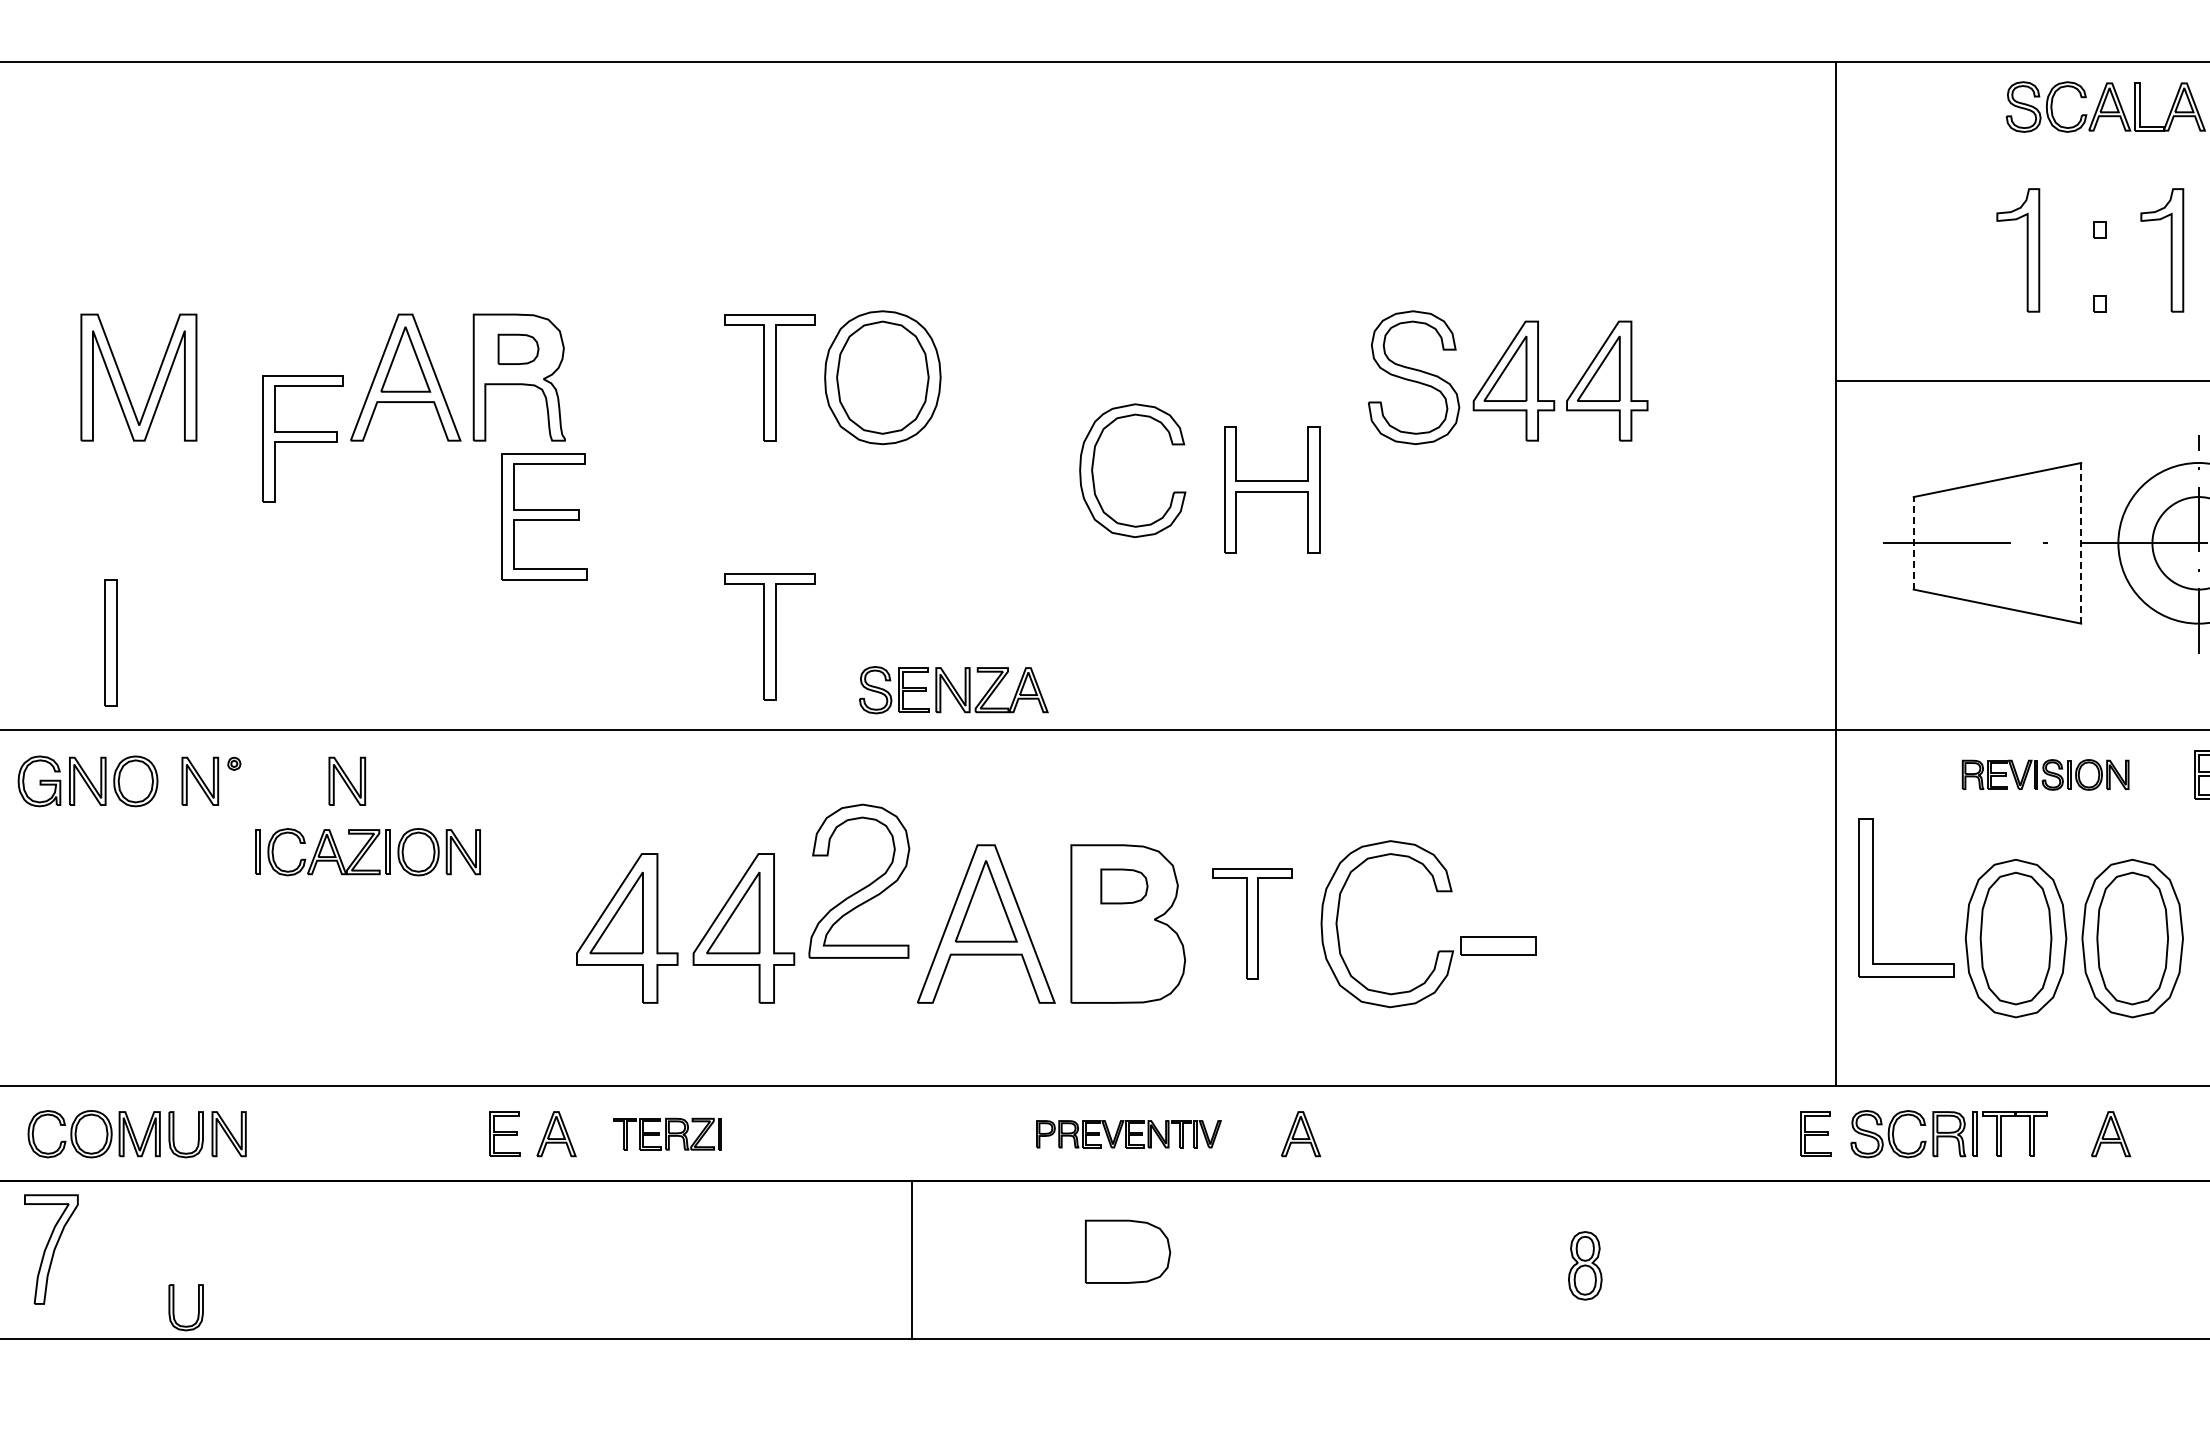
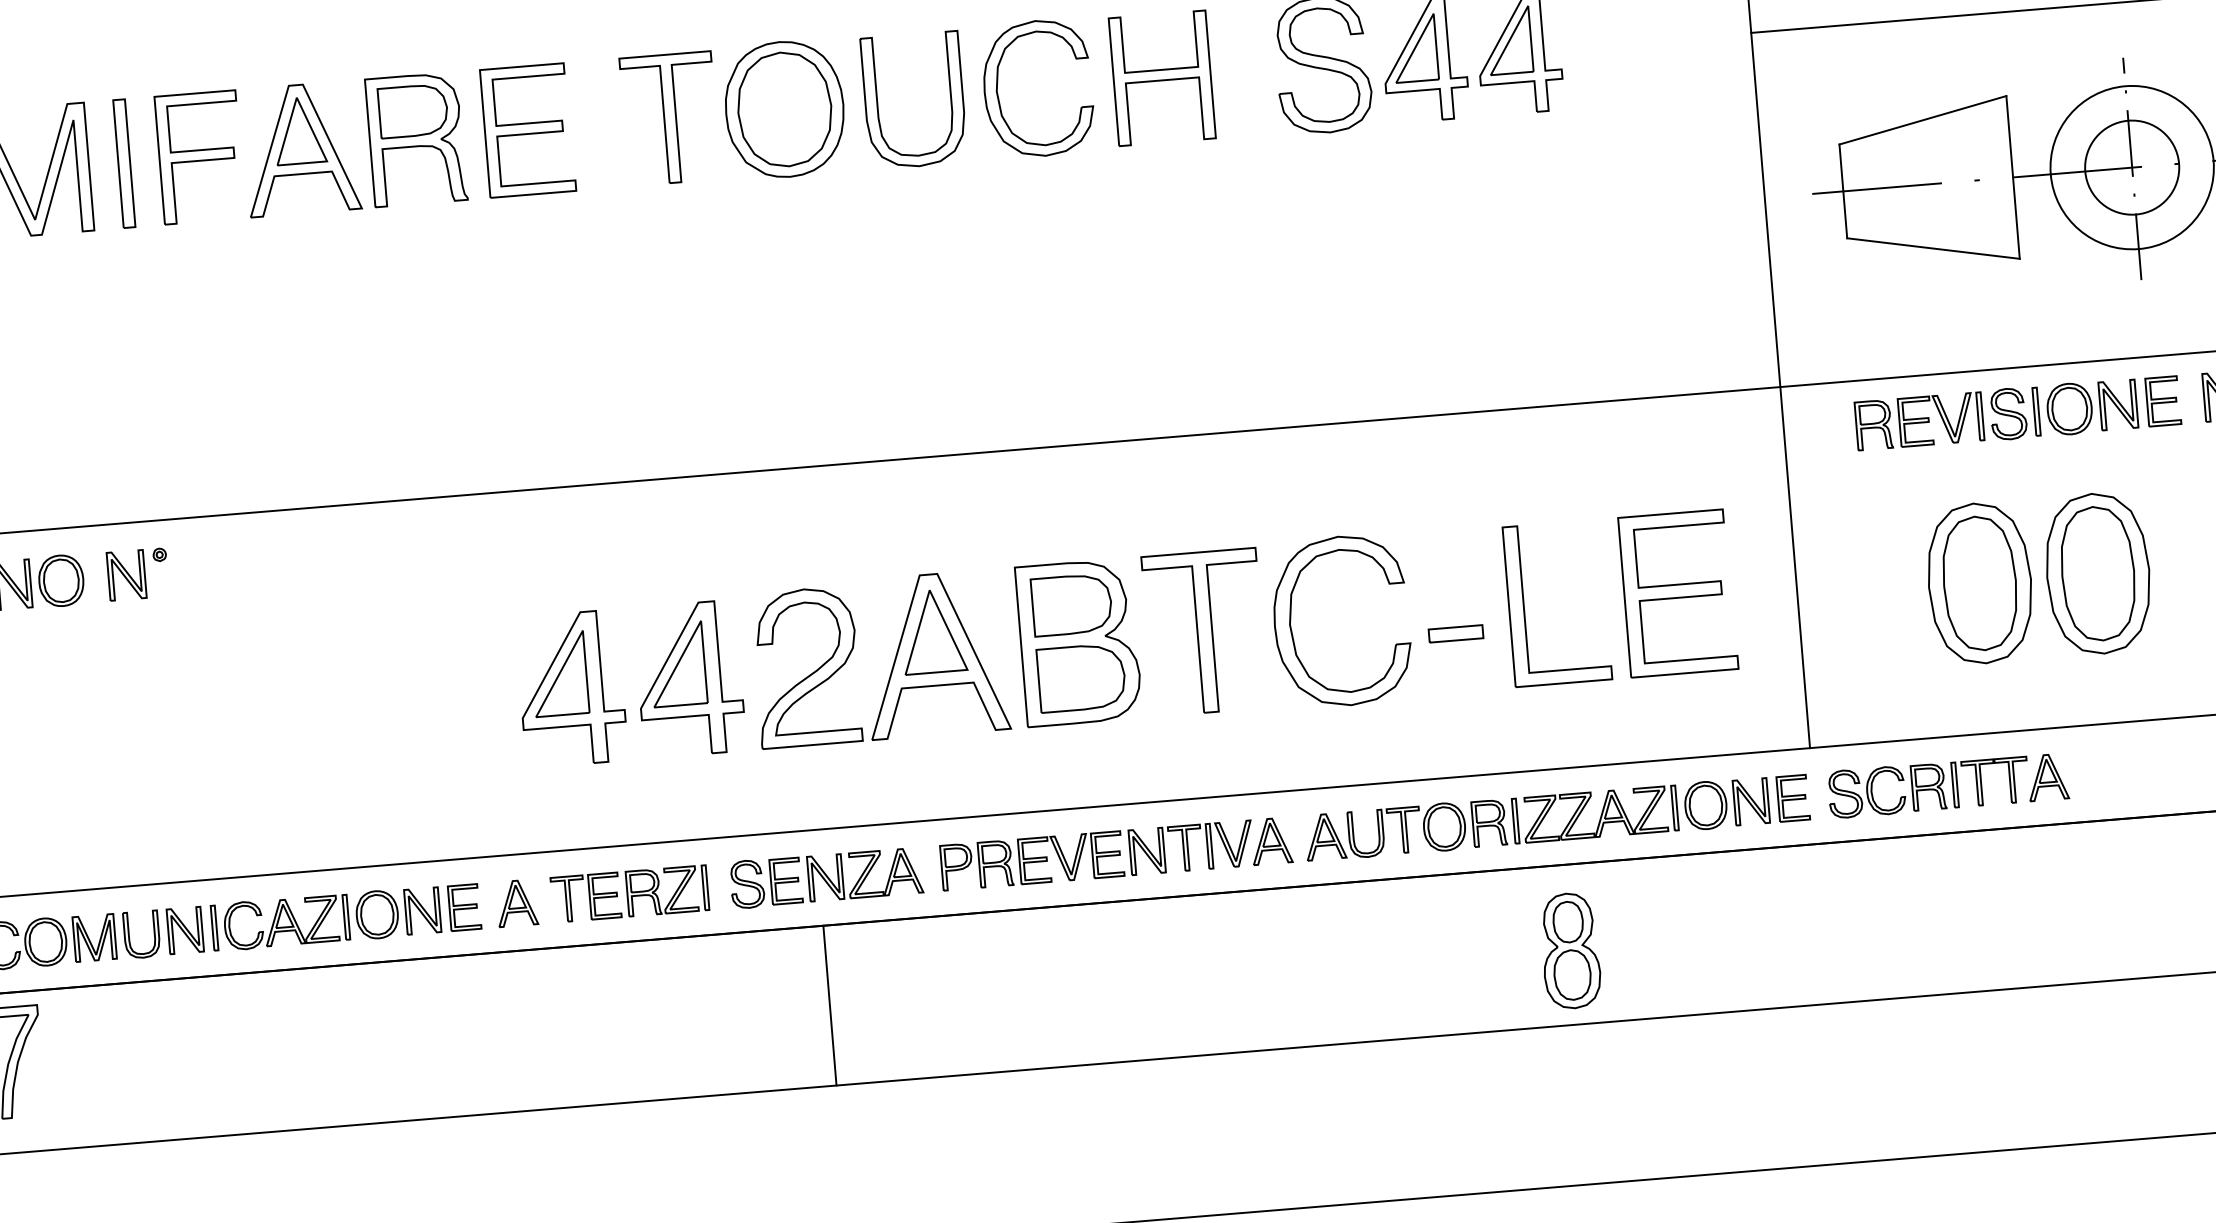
part: (518, 349) -> (413, 111), size x1.67
part: (1045, 379) -> (949, 97), added
part: (302, 438) -> (199, 157), moved
part: (1093, 471) -> (998, 92), moved
part: (1272, 489) -> (1162, 78), moved
part: (544, 516) -> (528, 130), moved
line: (1913, 542) -> (1843, 190), dashed -> solid
line: (2081, 542) -> (2013, 176), dashed -> solid
part: (769, 636) -> (691, 381), removed
part: (110, 642) -> (123, 163), moved
part: (953, 690) -> (826, 878), moved
part: (2045, 774) -> (1996, 414), size x1.67
part: (347, 780) -> (275, 562), removed
part: (367, 852) -> (325, 919), moved
part: (1124, 886) -> (1072, 604), size x1.67
part: (863, 887) -> (811, 673), moved
part: (1873, 897) -> (1524, 605), moved
part: (1252, 923) -> (1204, 631), size x1.43
part: (1719, 923) -> (1678, 592), added
part: (1498, 945) -> (1456, 633), size x0.71
part: (667, 1134) -> (629, 894), size x1.43
part: (1128, 1134) -> (1096, 855), size x1.67
part: (1562, 1134) -> (1536, 819), added
part: (2111, 1134) -> (2048, 777), moved
part: (1128, 1251) -> (1082, 677), moved
line: (911, 1259) -> (829, 1005), moved
part: (1585, 1265) -> (1570, 950), size x1.67
part: (174, 1307) -> (144, 1110), removed

